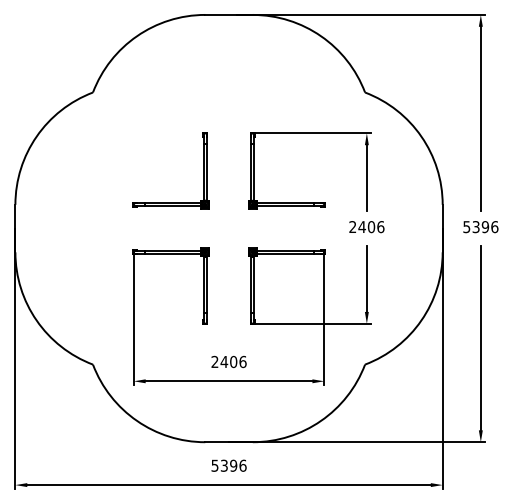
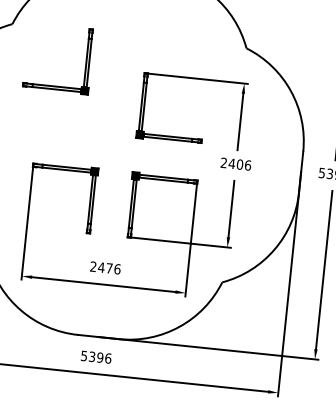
part: (170, 202) -> (55, 85), moved
text: (233, 361) -> (109, 267), 2406 -> 2476

